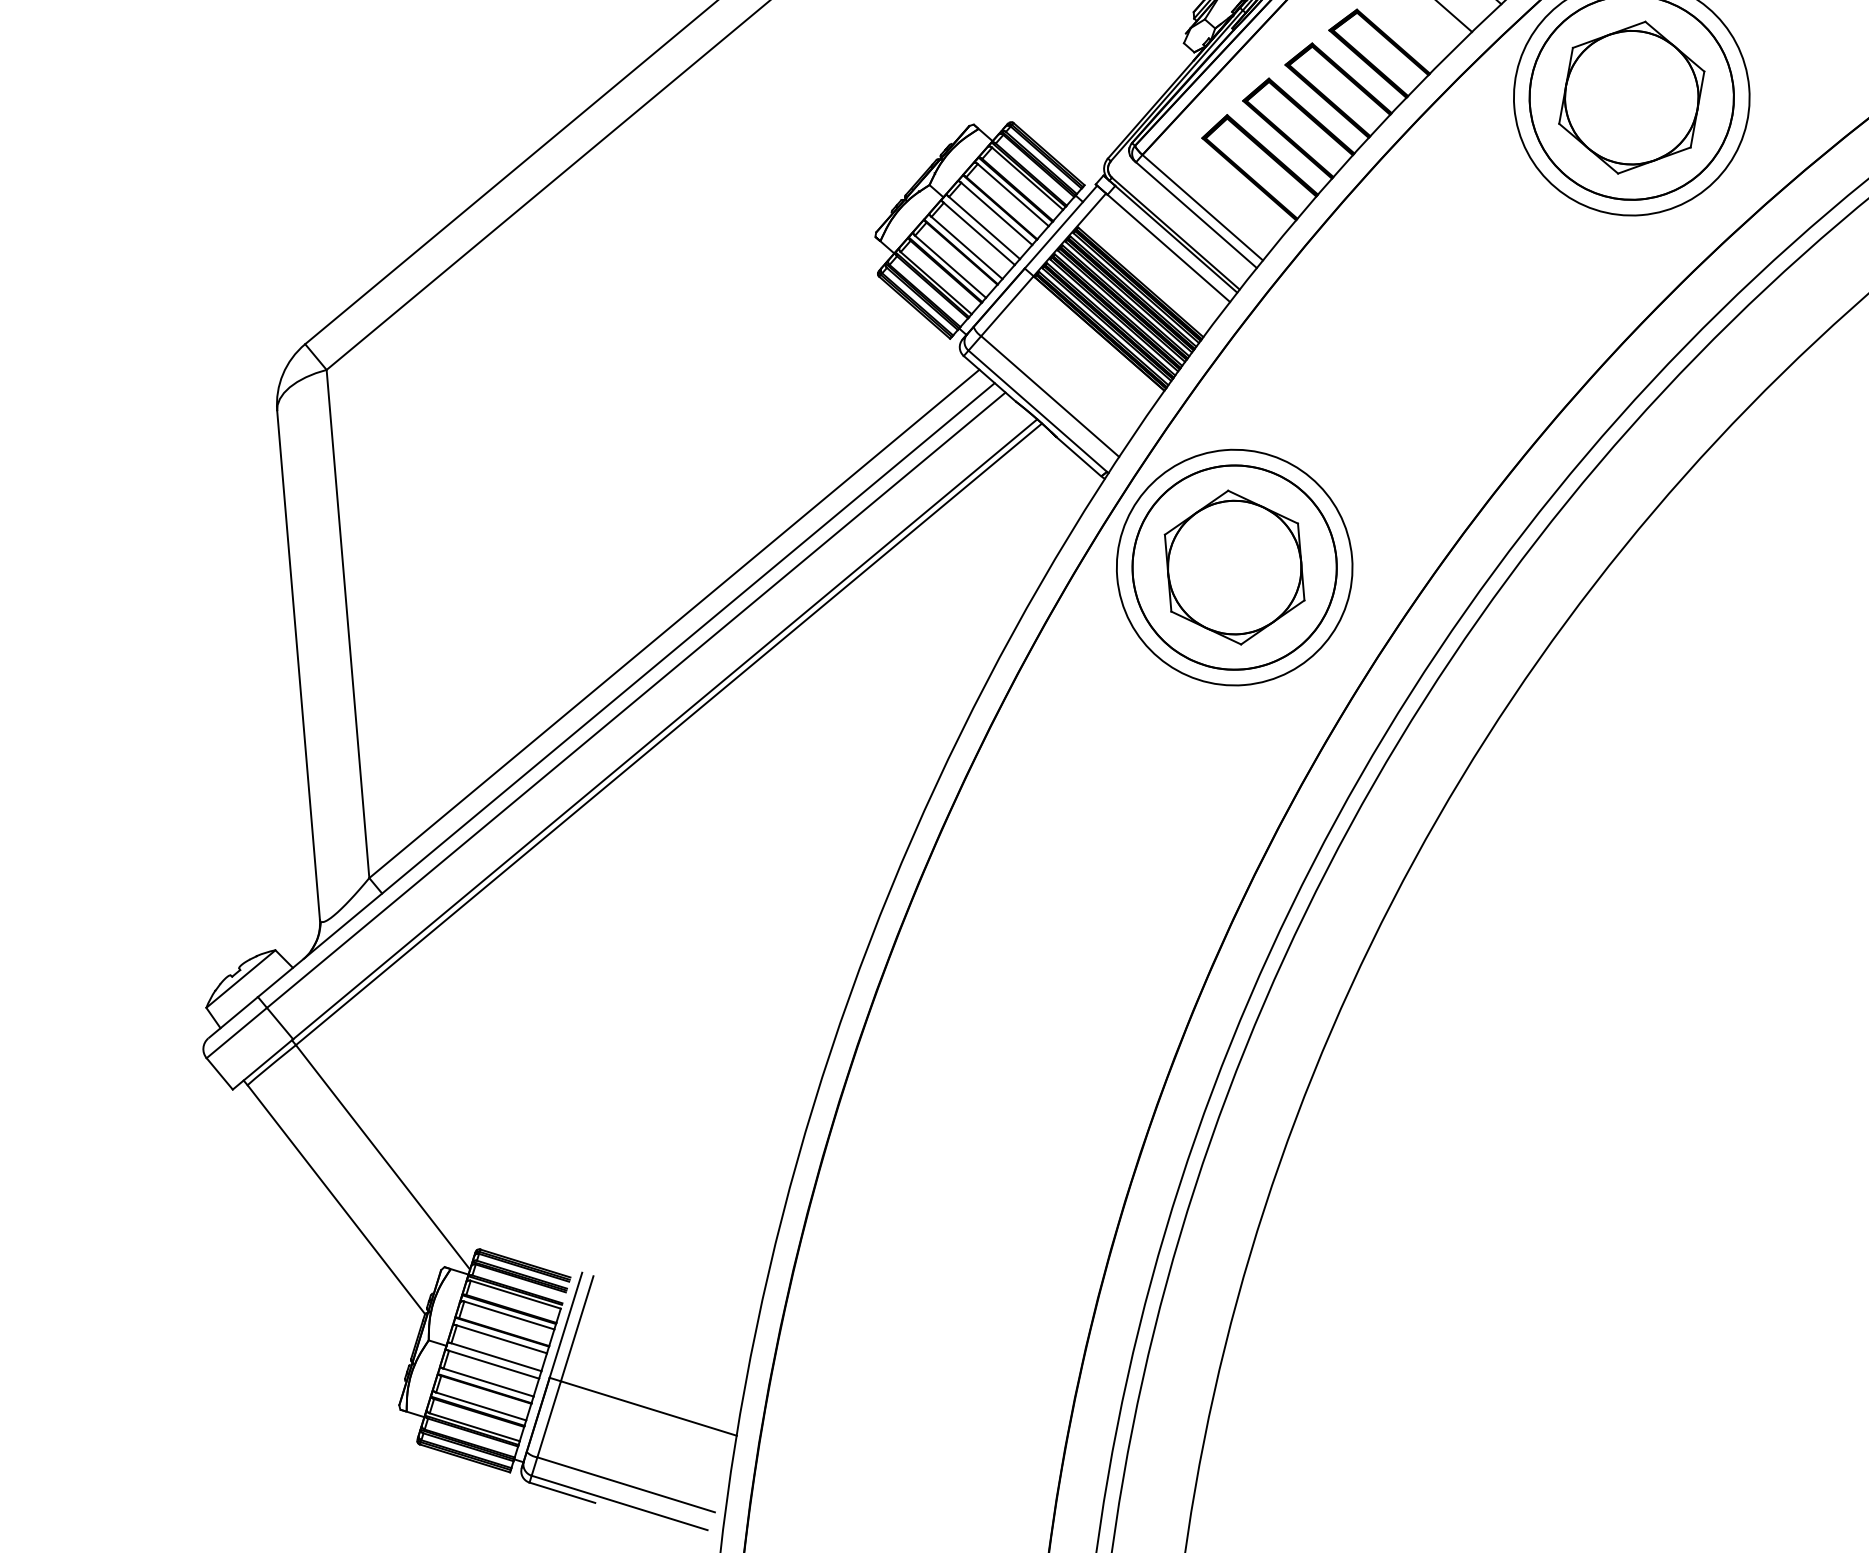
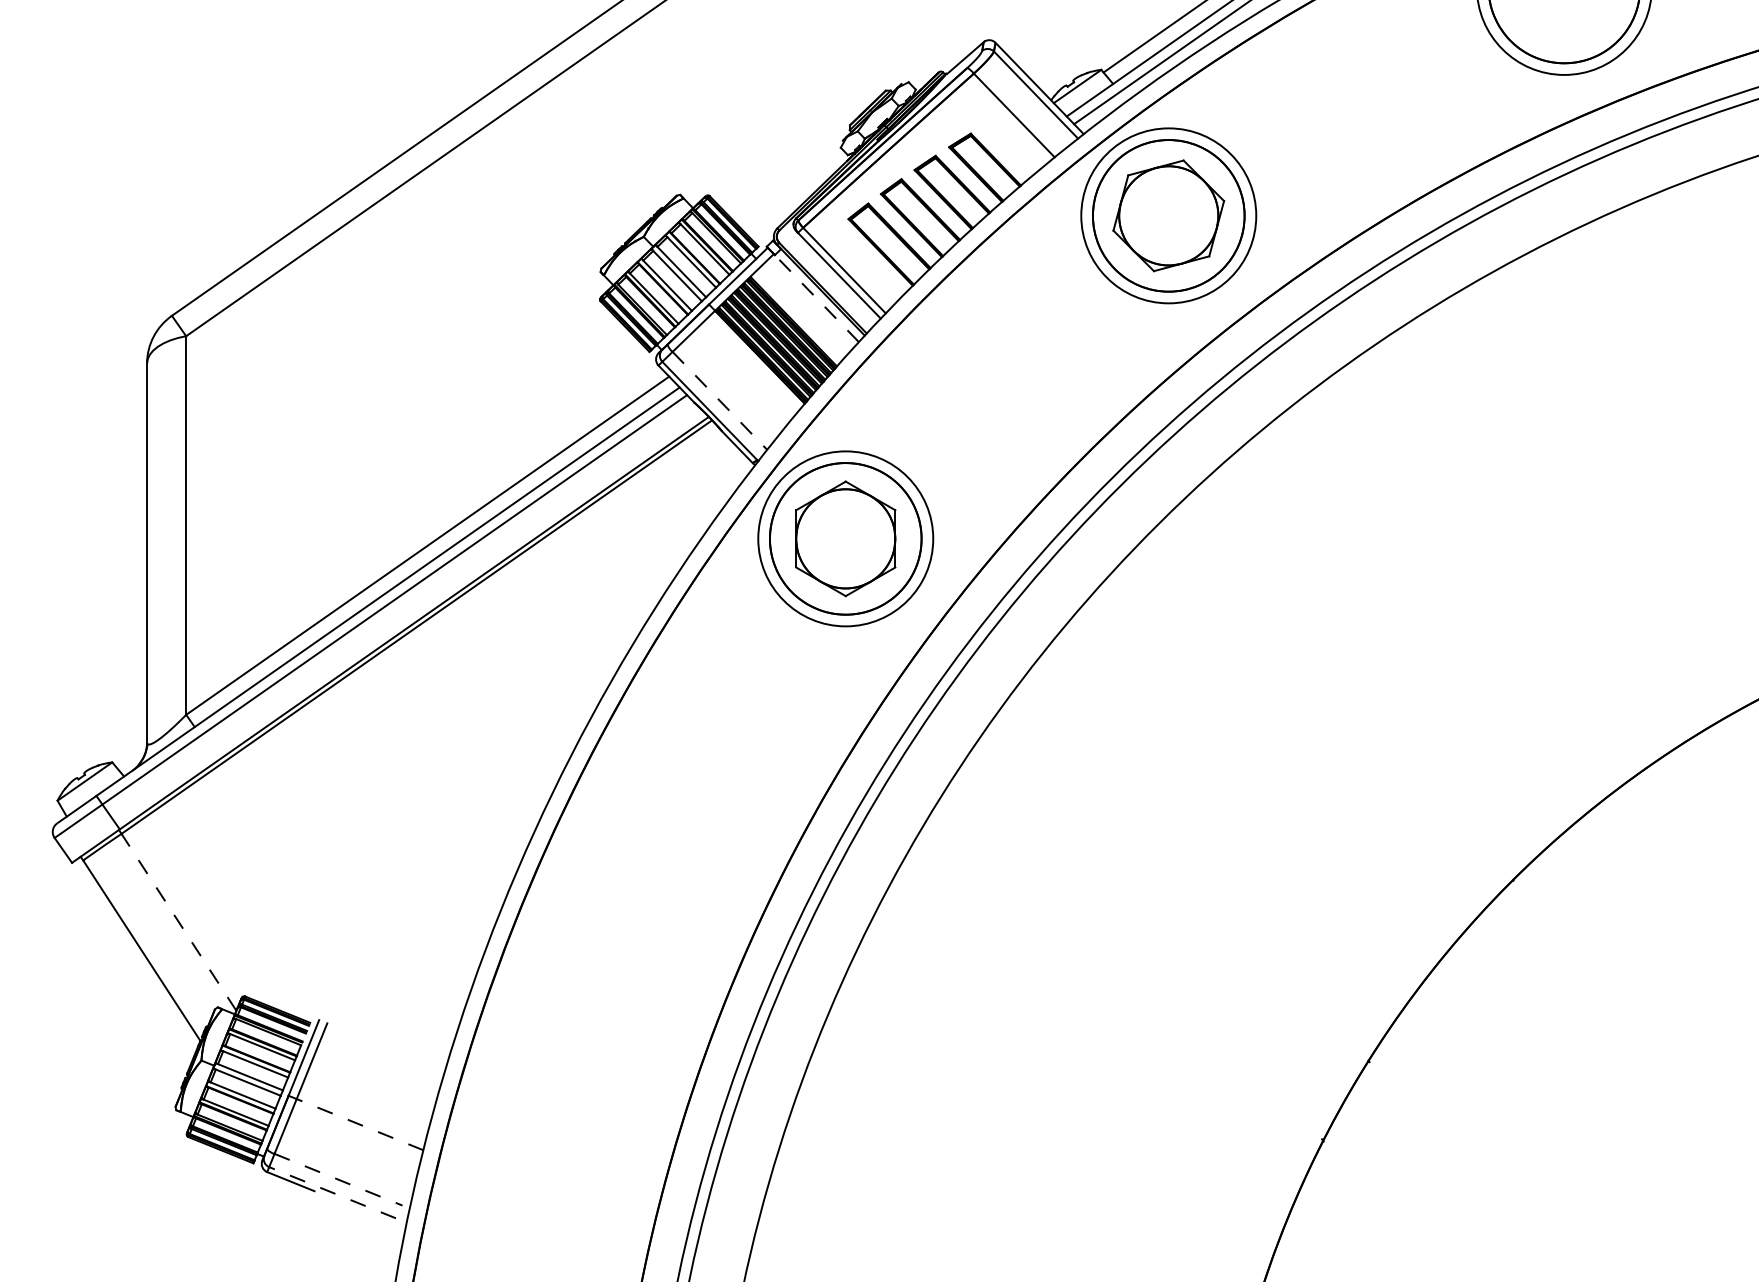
line: (1168, 248) -> (816, 298), solid -> dashed
line: (1051, 397) -> (720, 401), solid -> dashed
line: (382, 1156) -> (178, 921), solid -> dashed
line: (648, 1408) -> (359, 1124), solid -> dashed
line: (626, 1484) -> (338, 1179), solid -> dashed
line: (619, 1502) -> (332, 1192), solid -> dashed

